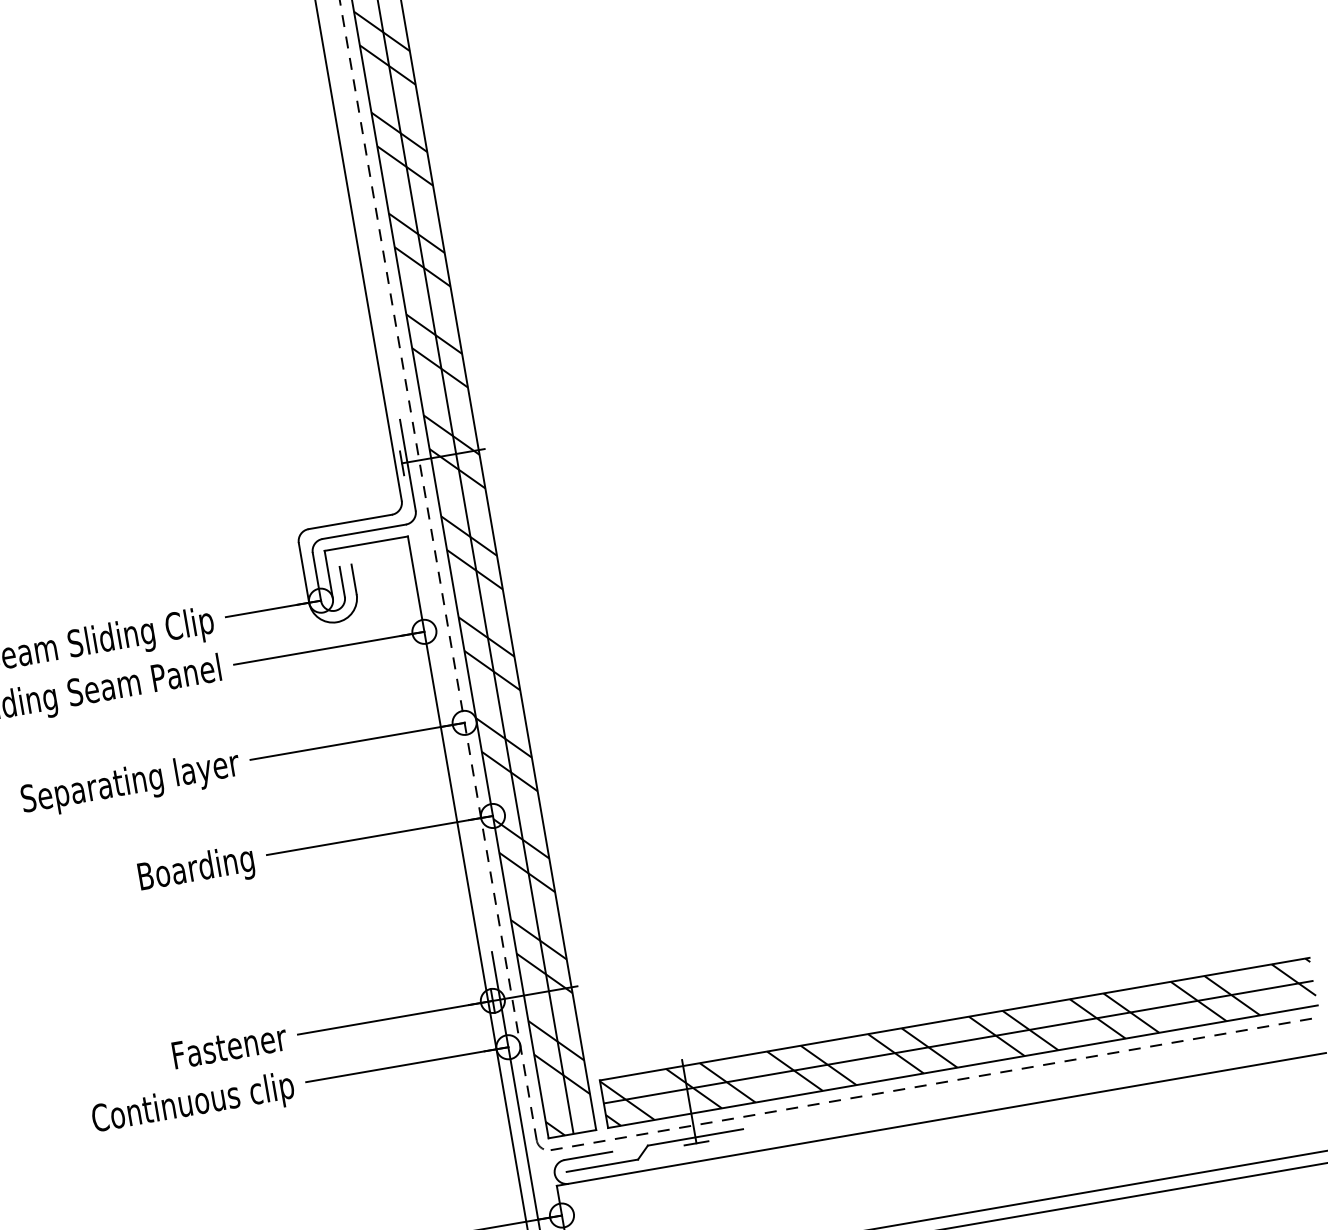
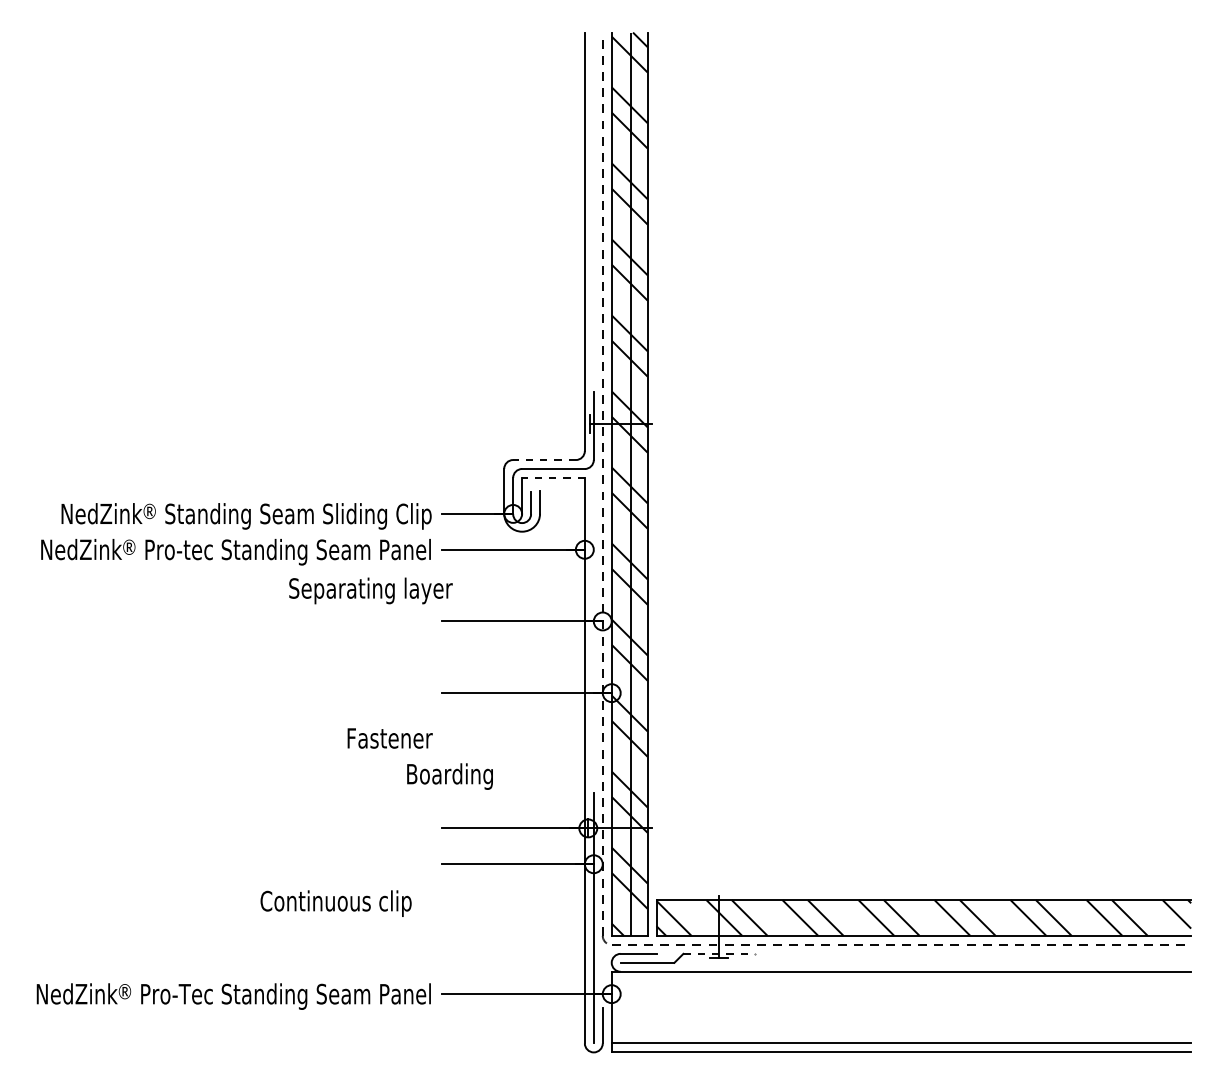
line: (350, 522) -> (544, 460), solid -> dashed
line: (366, 543) -> (553, 477), solid -> dashed
text: (130, 783) -> (370, 590), moved
text: (195, 870) -> (449, 776), moved
hatch: (958, 1042) -> (923, 917), removed
text: (228, 1046) -> (389, 738), moved
text: (192, 1104) -> (335, 903), moved
line: (695, 1136) -> (719, 953), solid -> dashed

